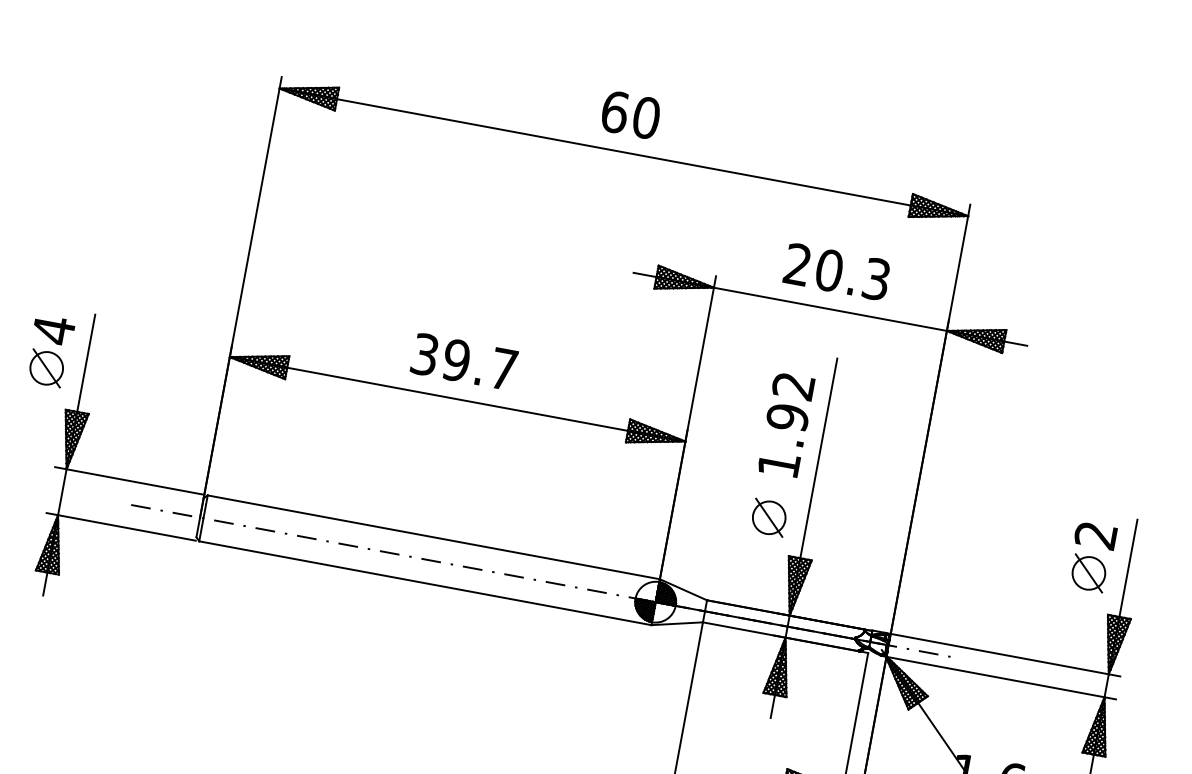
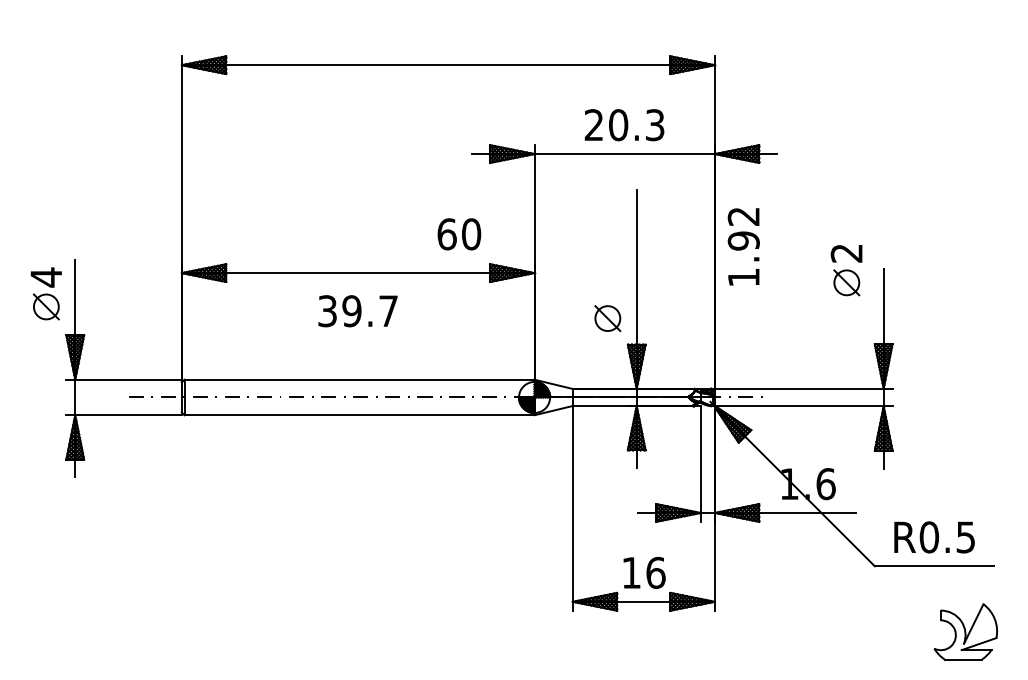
text: (630, 115) -> (459, 234), moved
text: (463, 362) -> (357, 311), moved
text: (786, 424) -> (743, 246), moved
part: (1091, 557) -> (846, 270), moved

